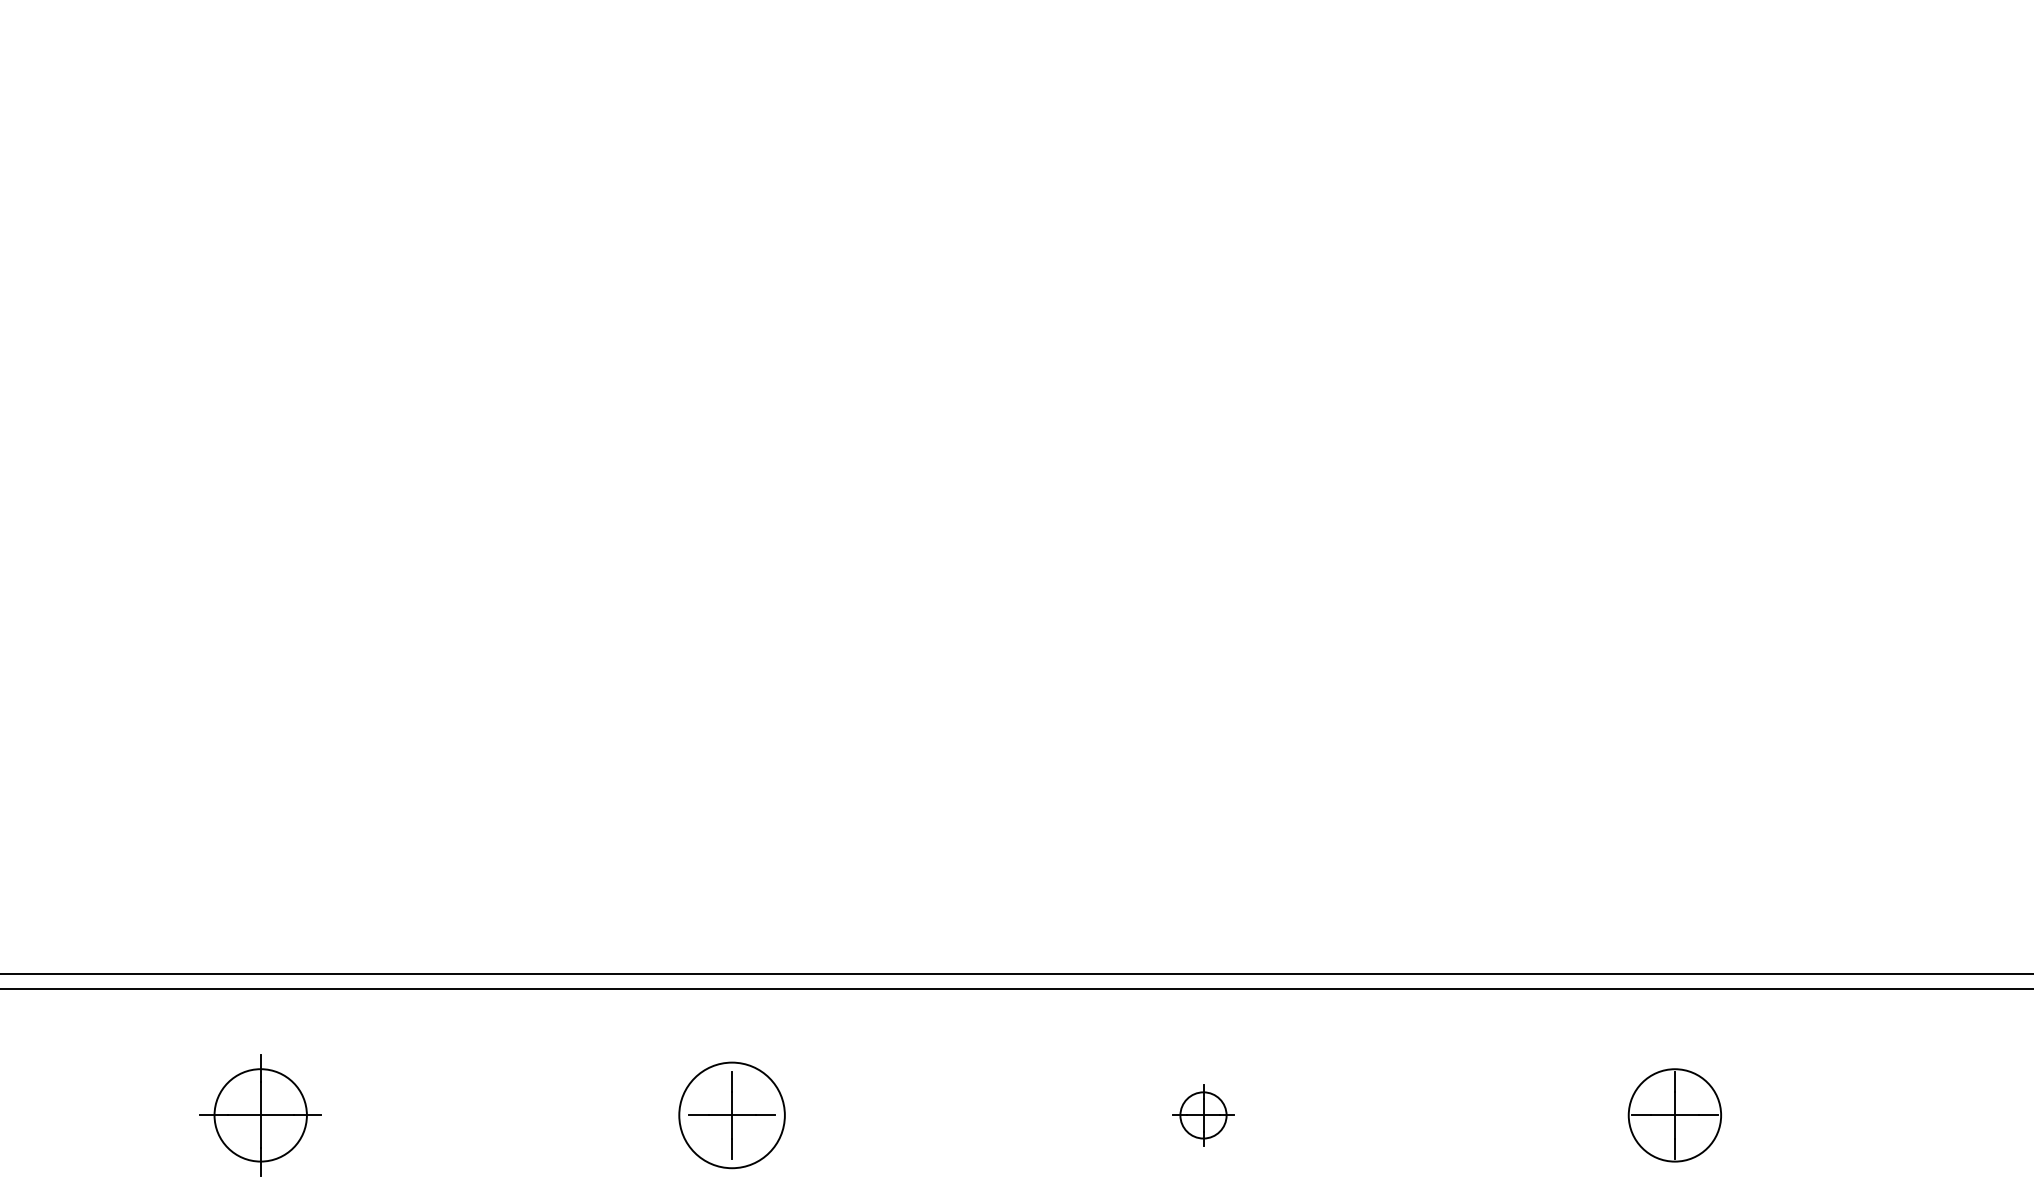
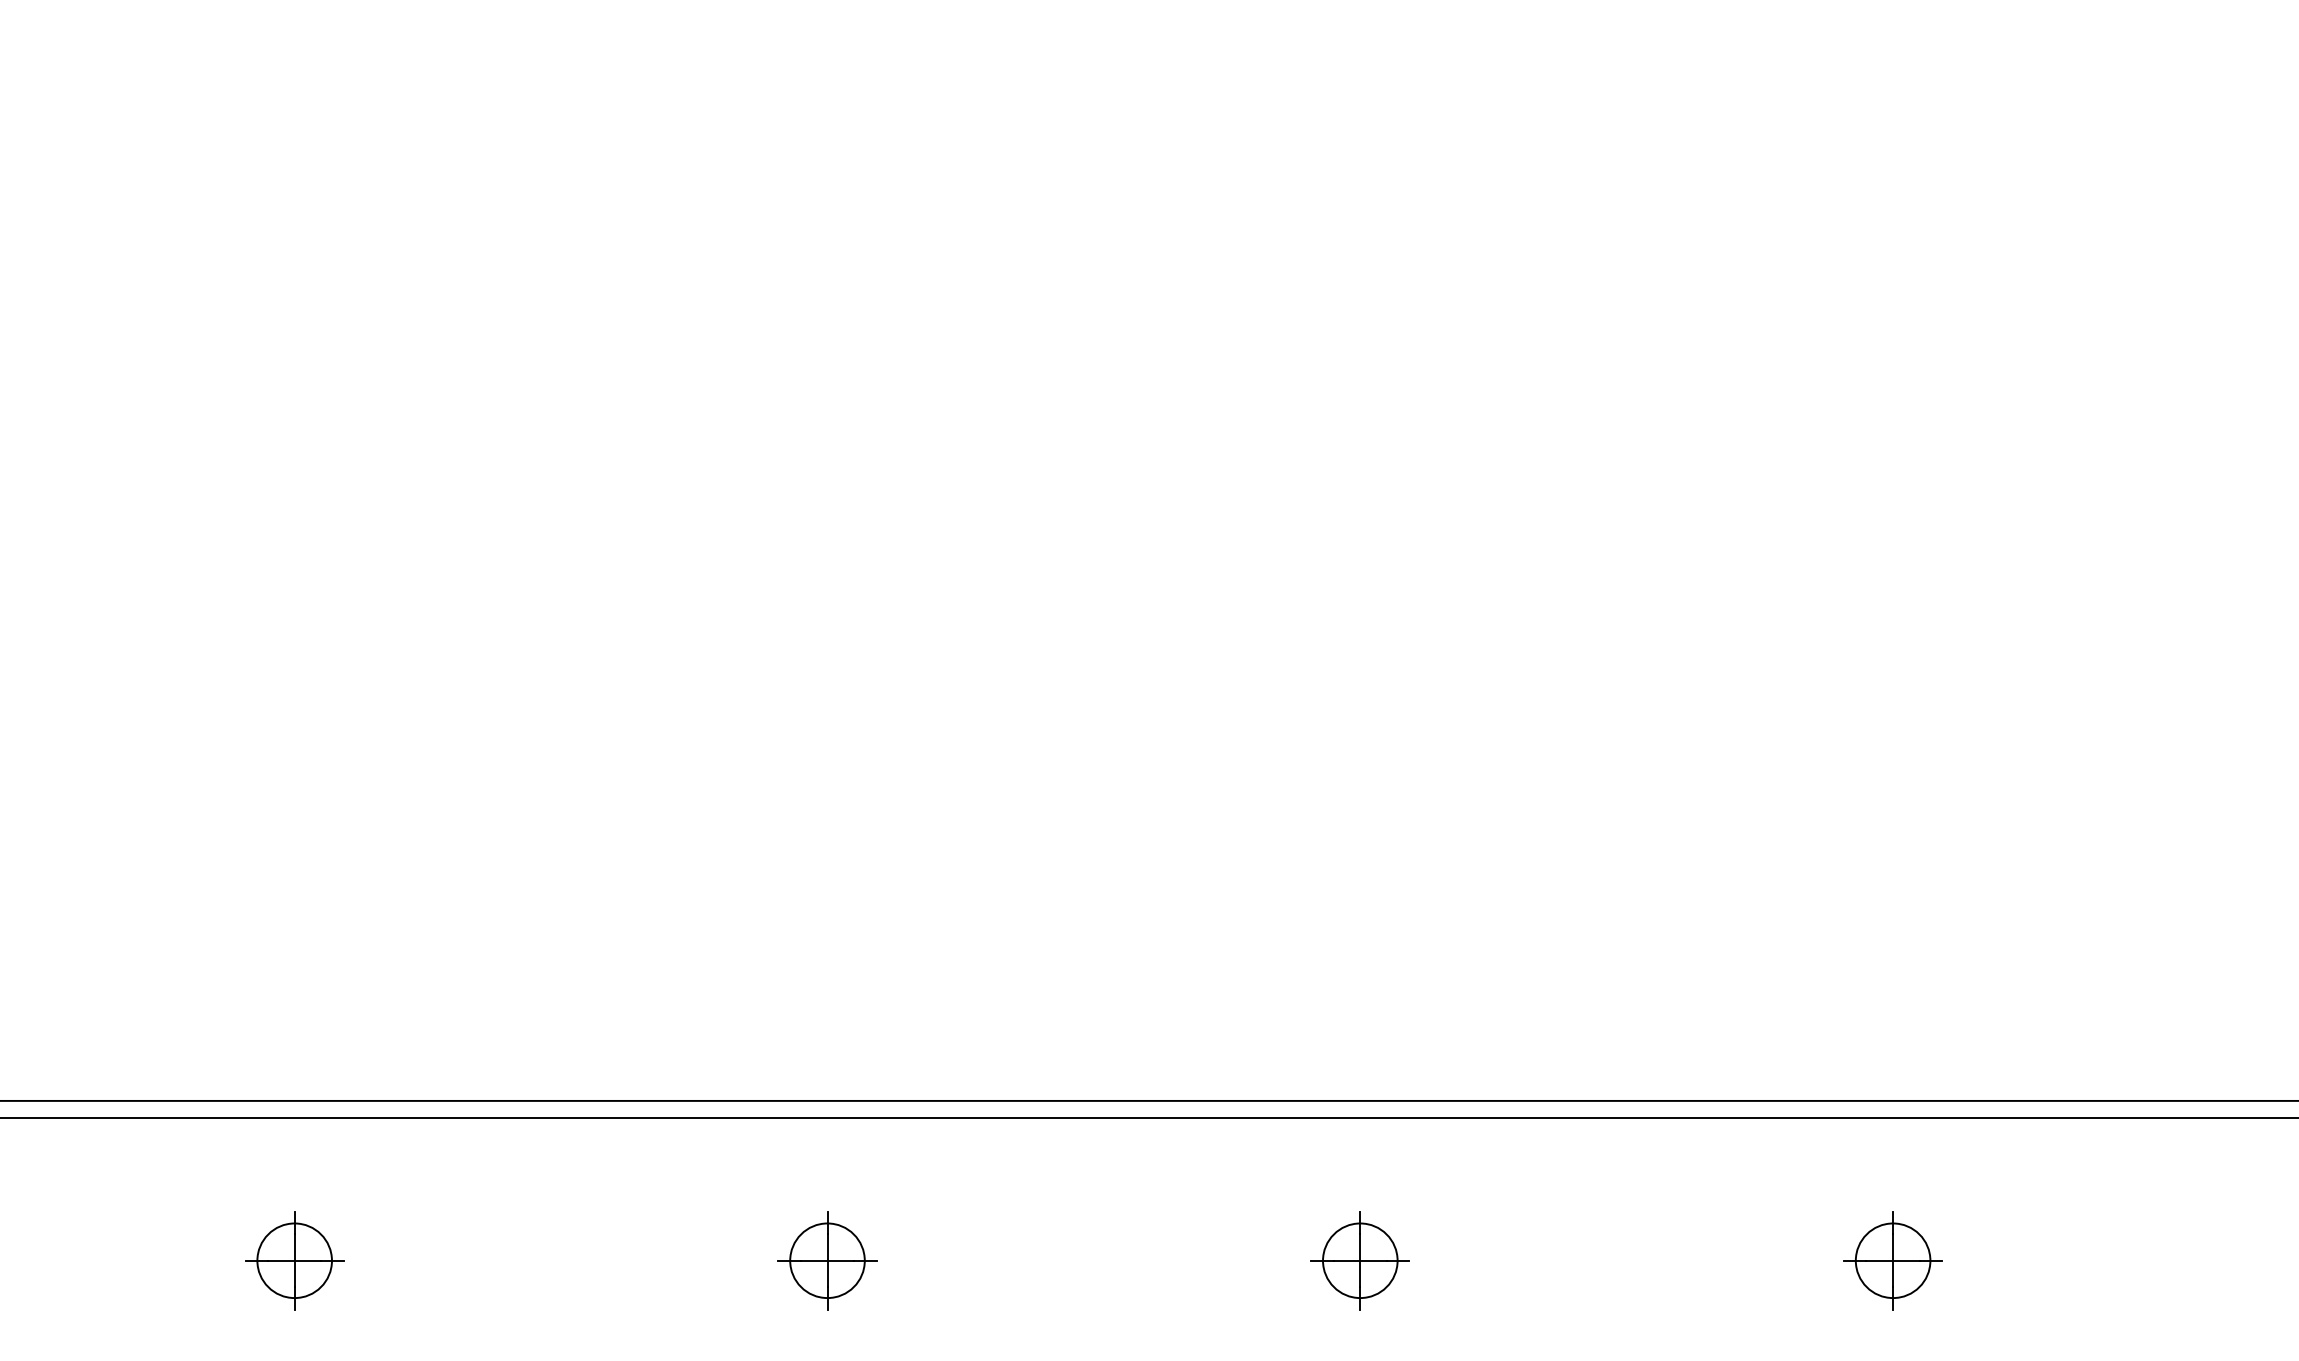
part: (260, 1115) -> (294, 1260), size x0.71
circle: (732, 1115) -> (827, 1260), size x0.62
part: (1203, 1115) -> (1360, 1260), size x1.43
circle: (1674, 1115) -> (1892, 1260), size x0.71

